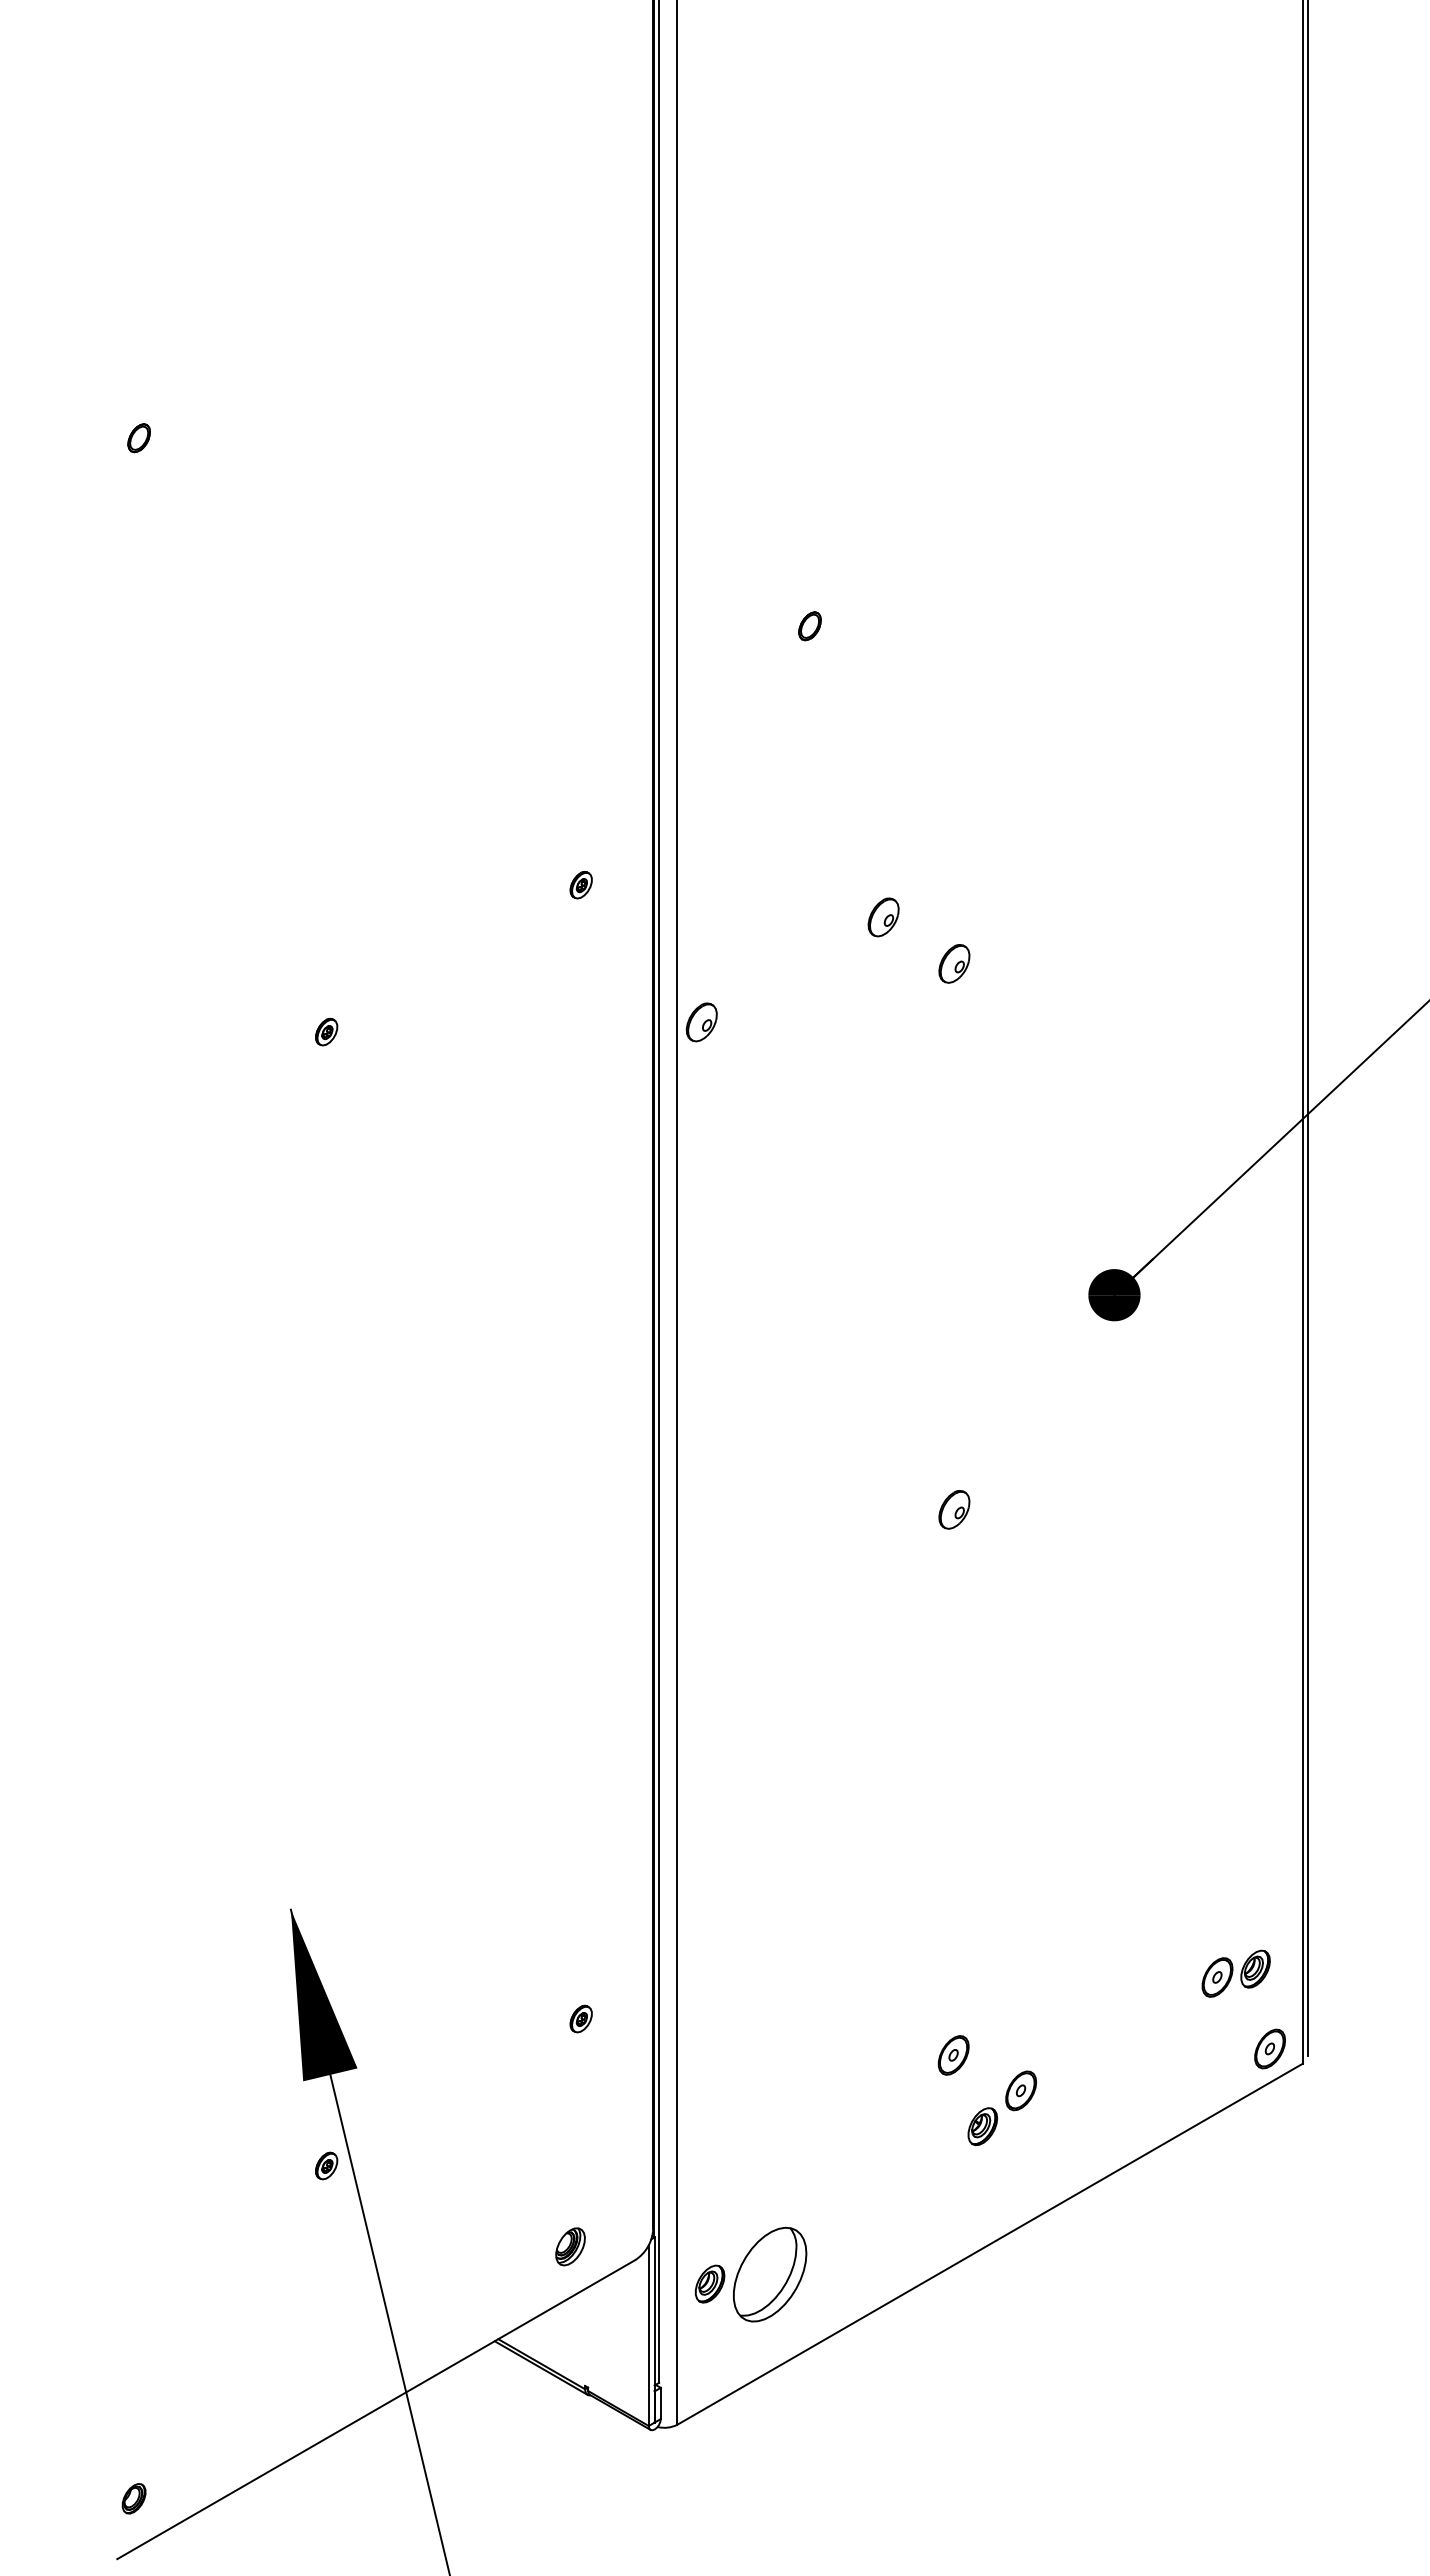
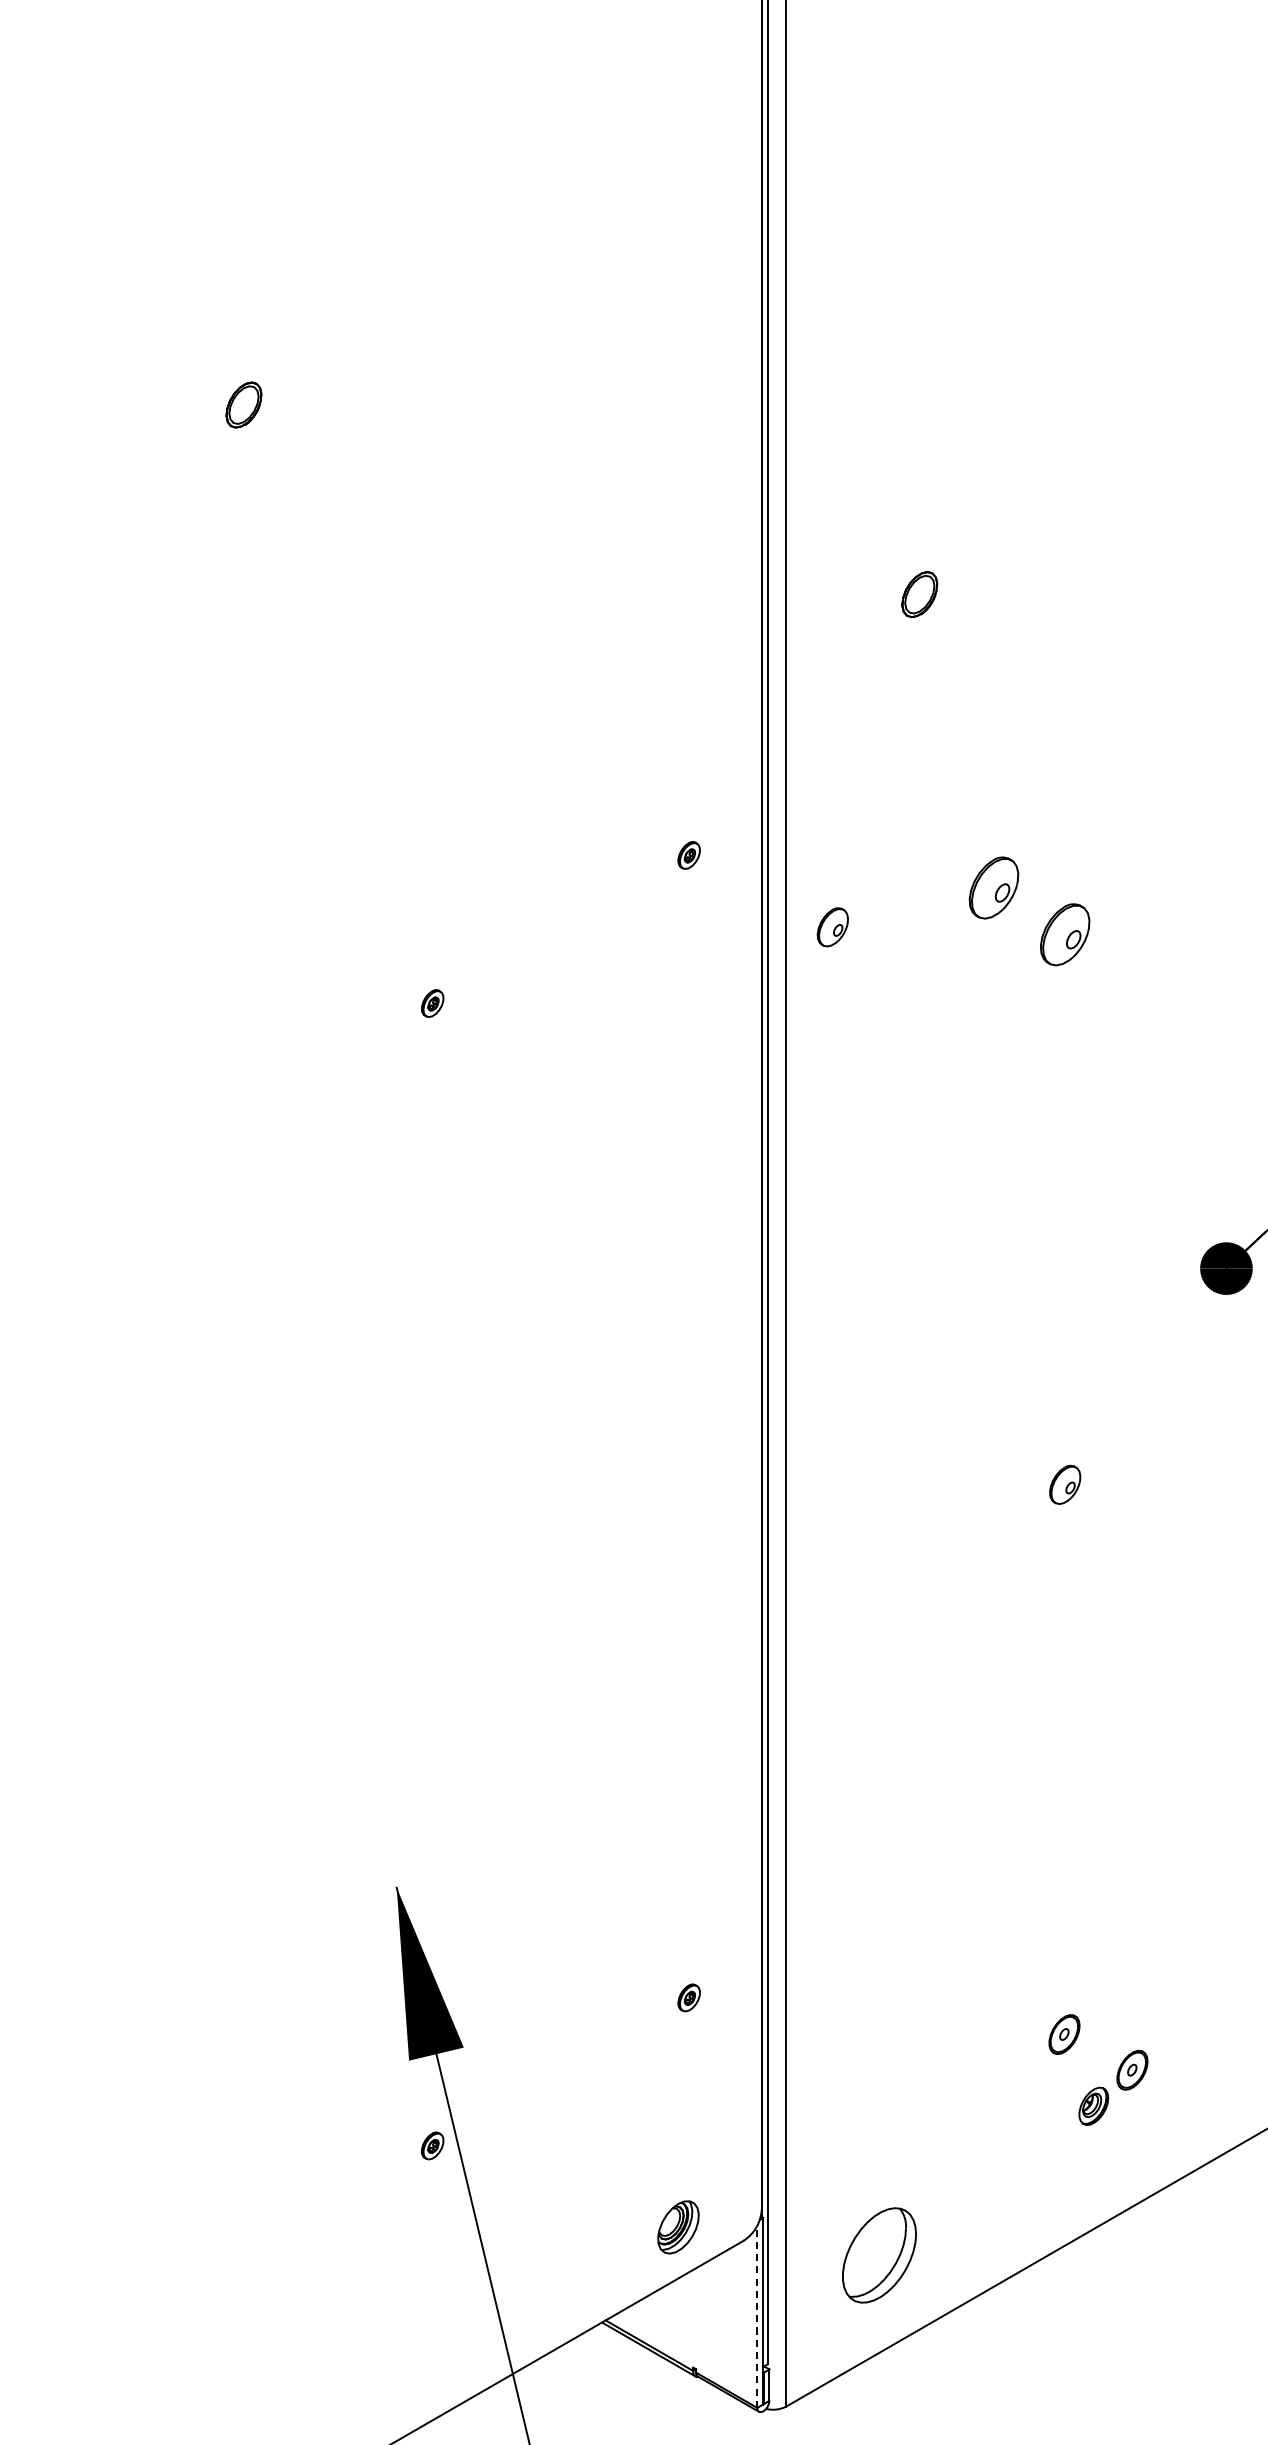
part: (138, 438) -> (243, 405), size x1.6
part: (809, 626) -> (919, 594), size x1.6
part: (883, 917) -> (993, 888), size x1.6
part: (954, 963) -> (1065, 934), size x1.6
part: (701, 1022) -> (832, 927), moved
part: (570, 2246) -> (678, 2227), size x1.4
part: (709, 2283) -> (818, 2264), removed
line: (648, 2335) -> (756, 2316), solid -> dashed

